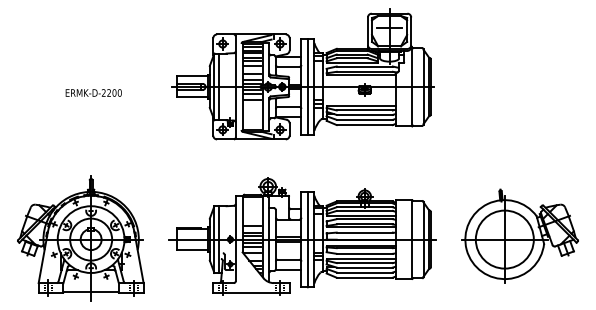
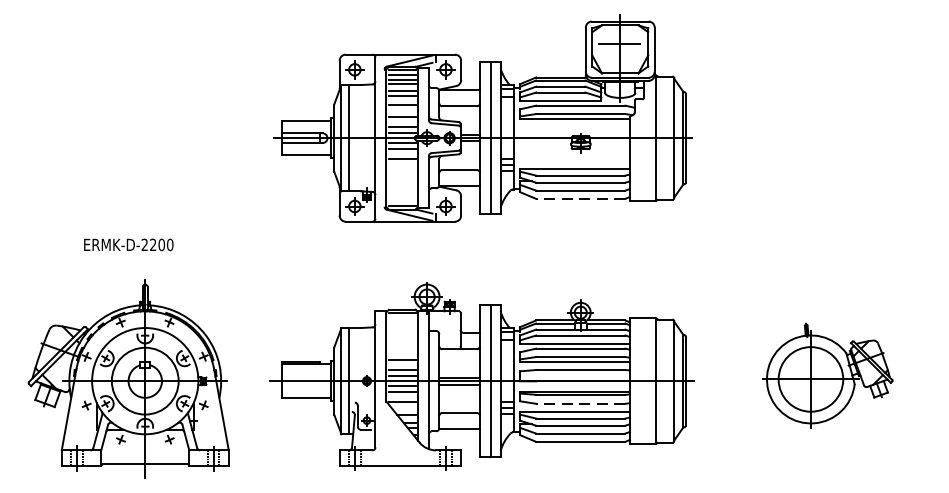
text: (93, 92) -> (128, 244), moved
line: (364, 125) -> (580, 199), solid -> dashed
part: (519, 235) -> (827, 374), size x0.7
line: (364, 253) -> (580, 403), solid -> dashed

